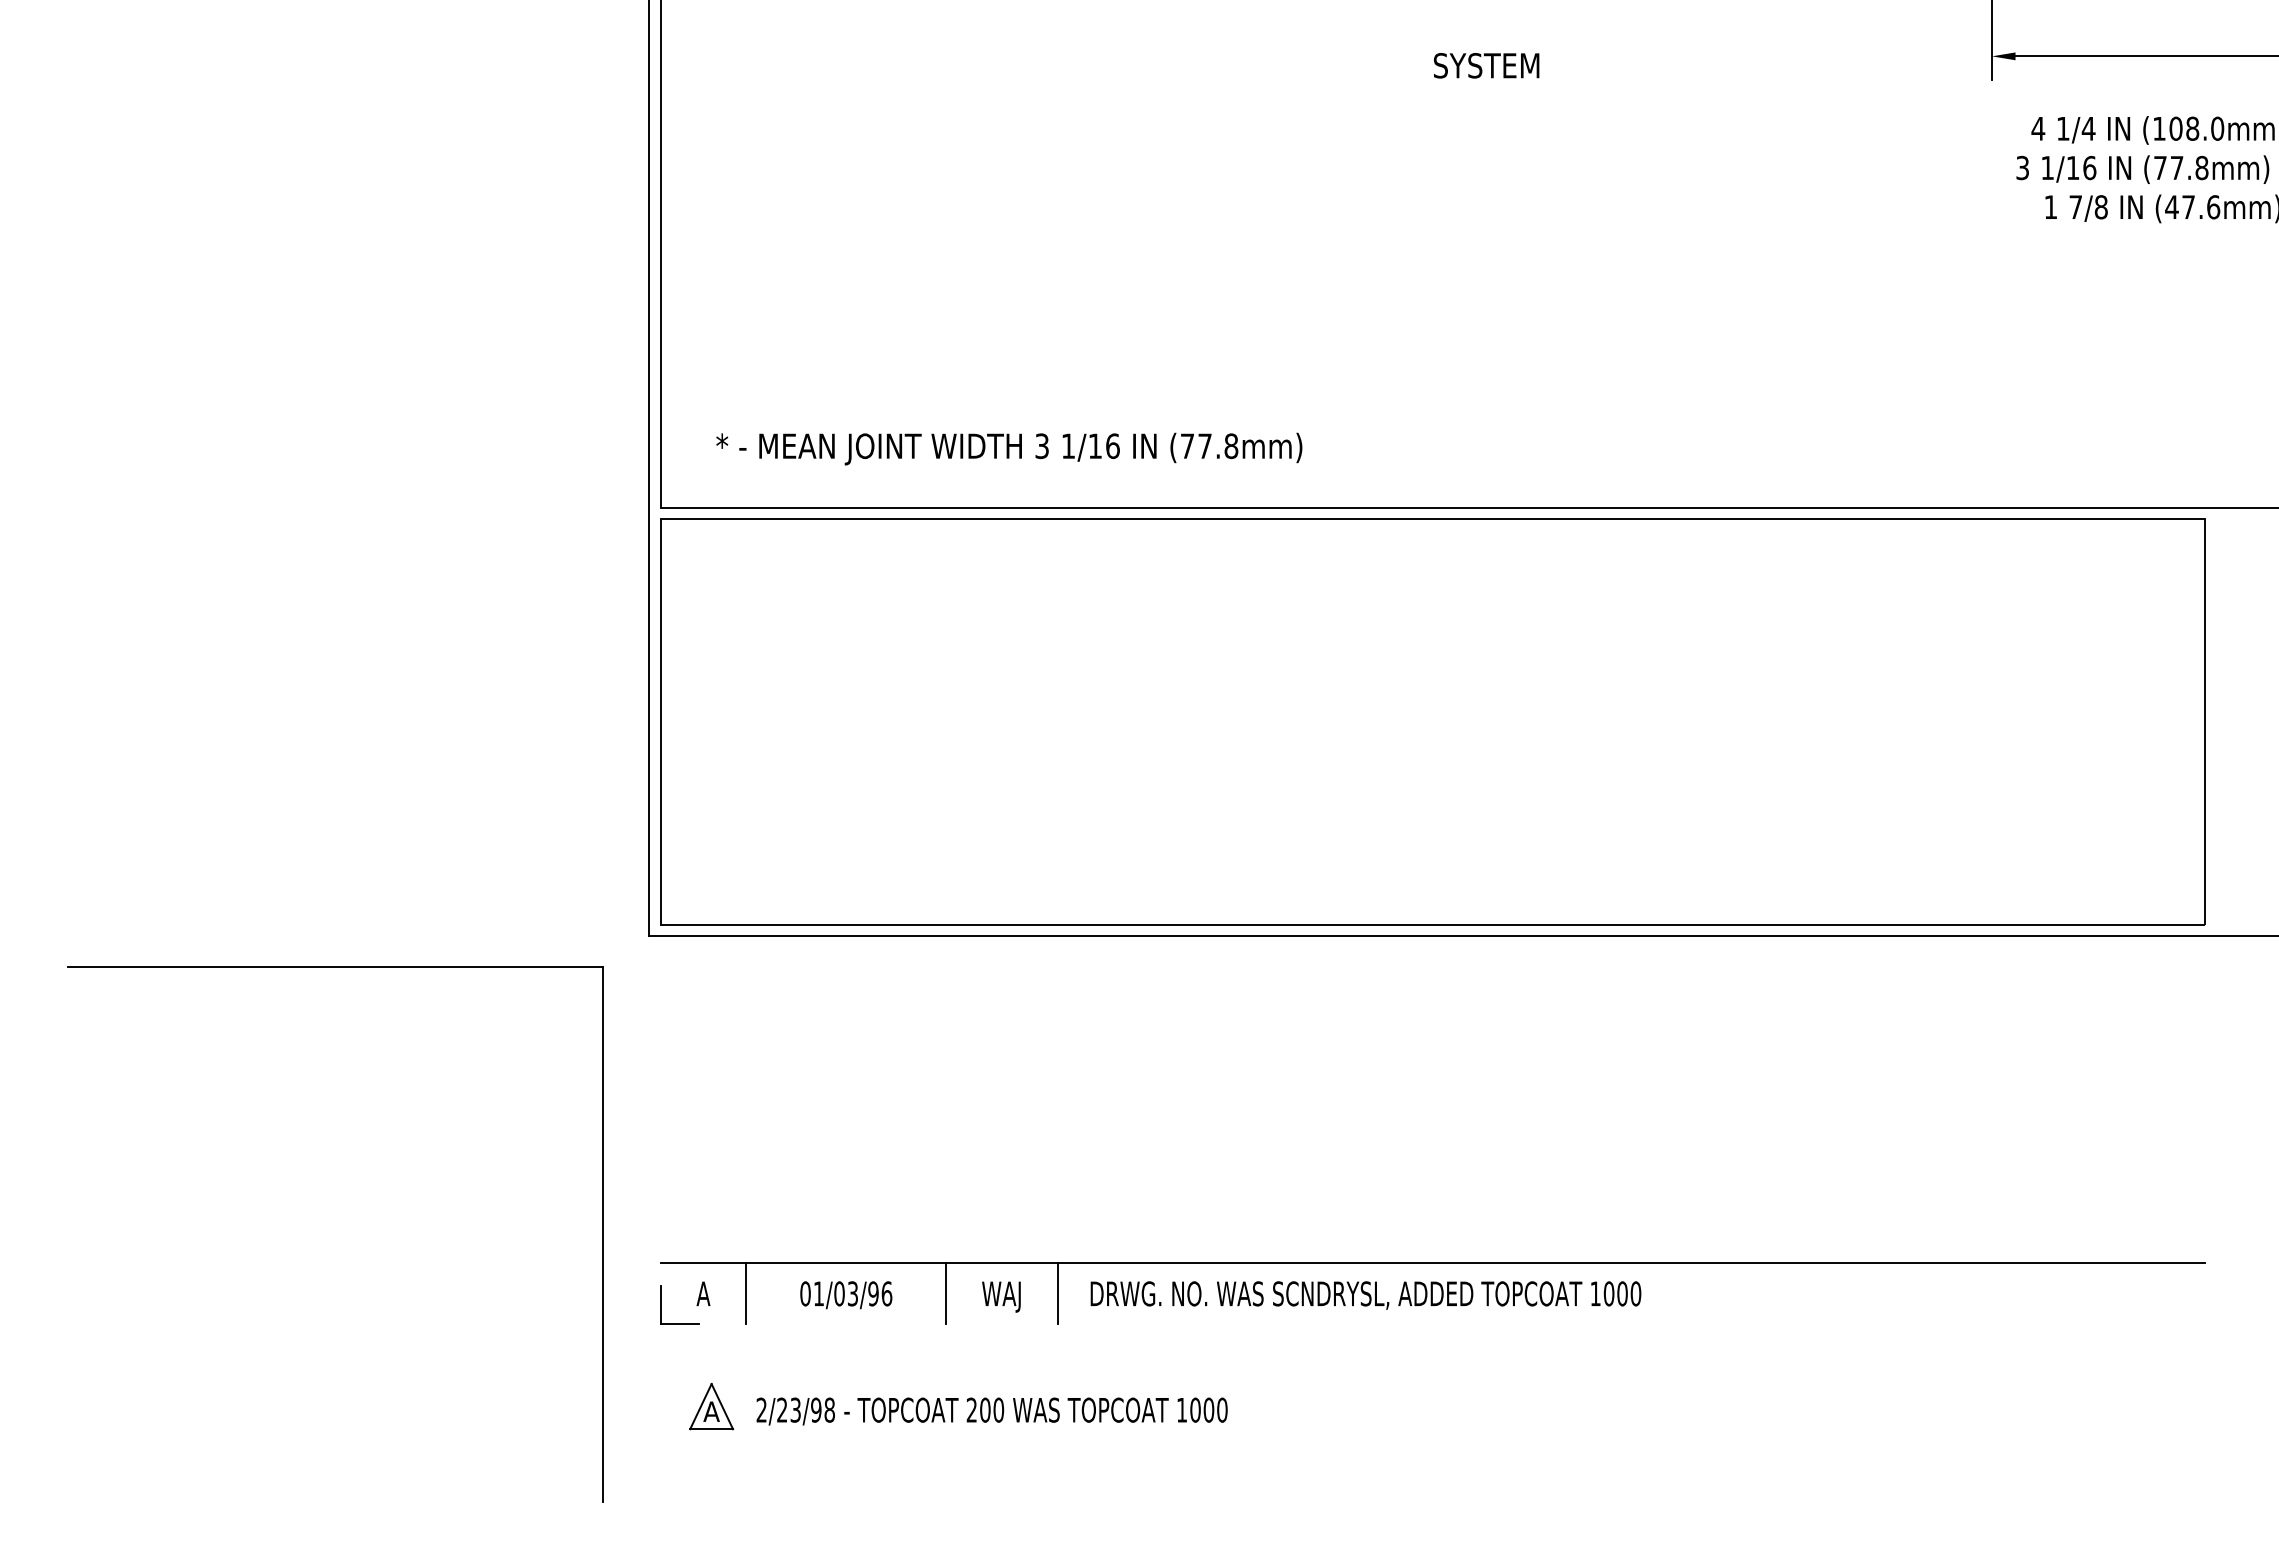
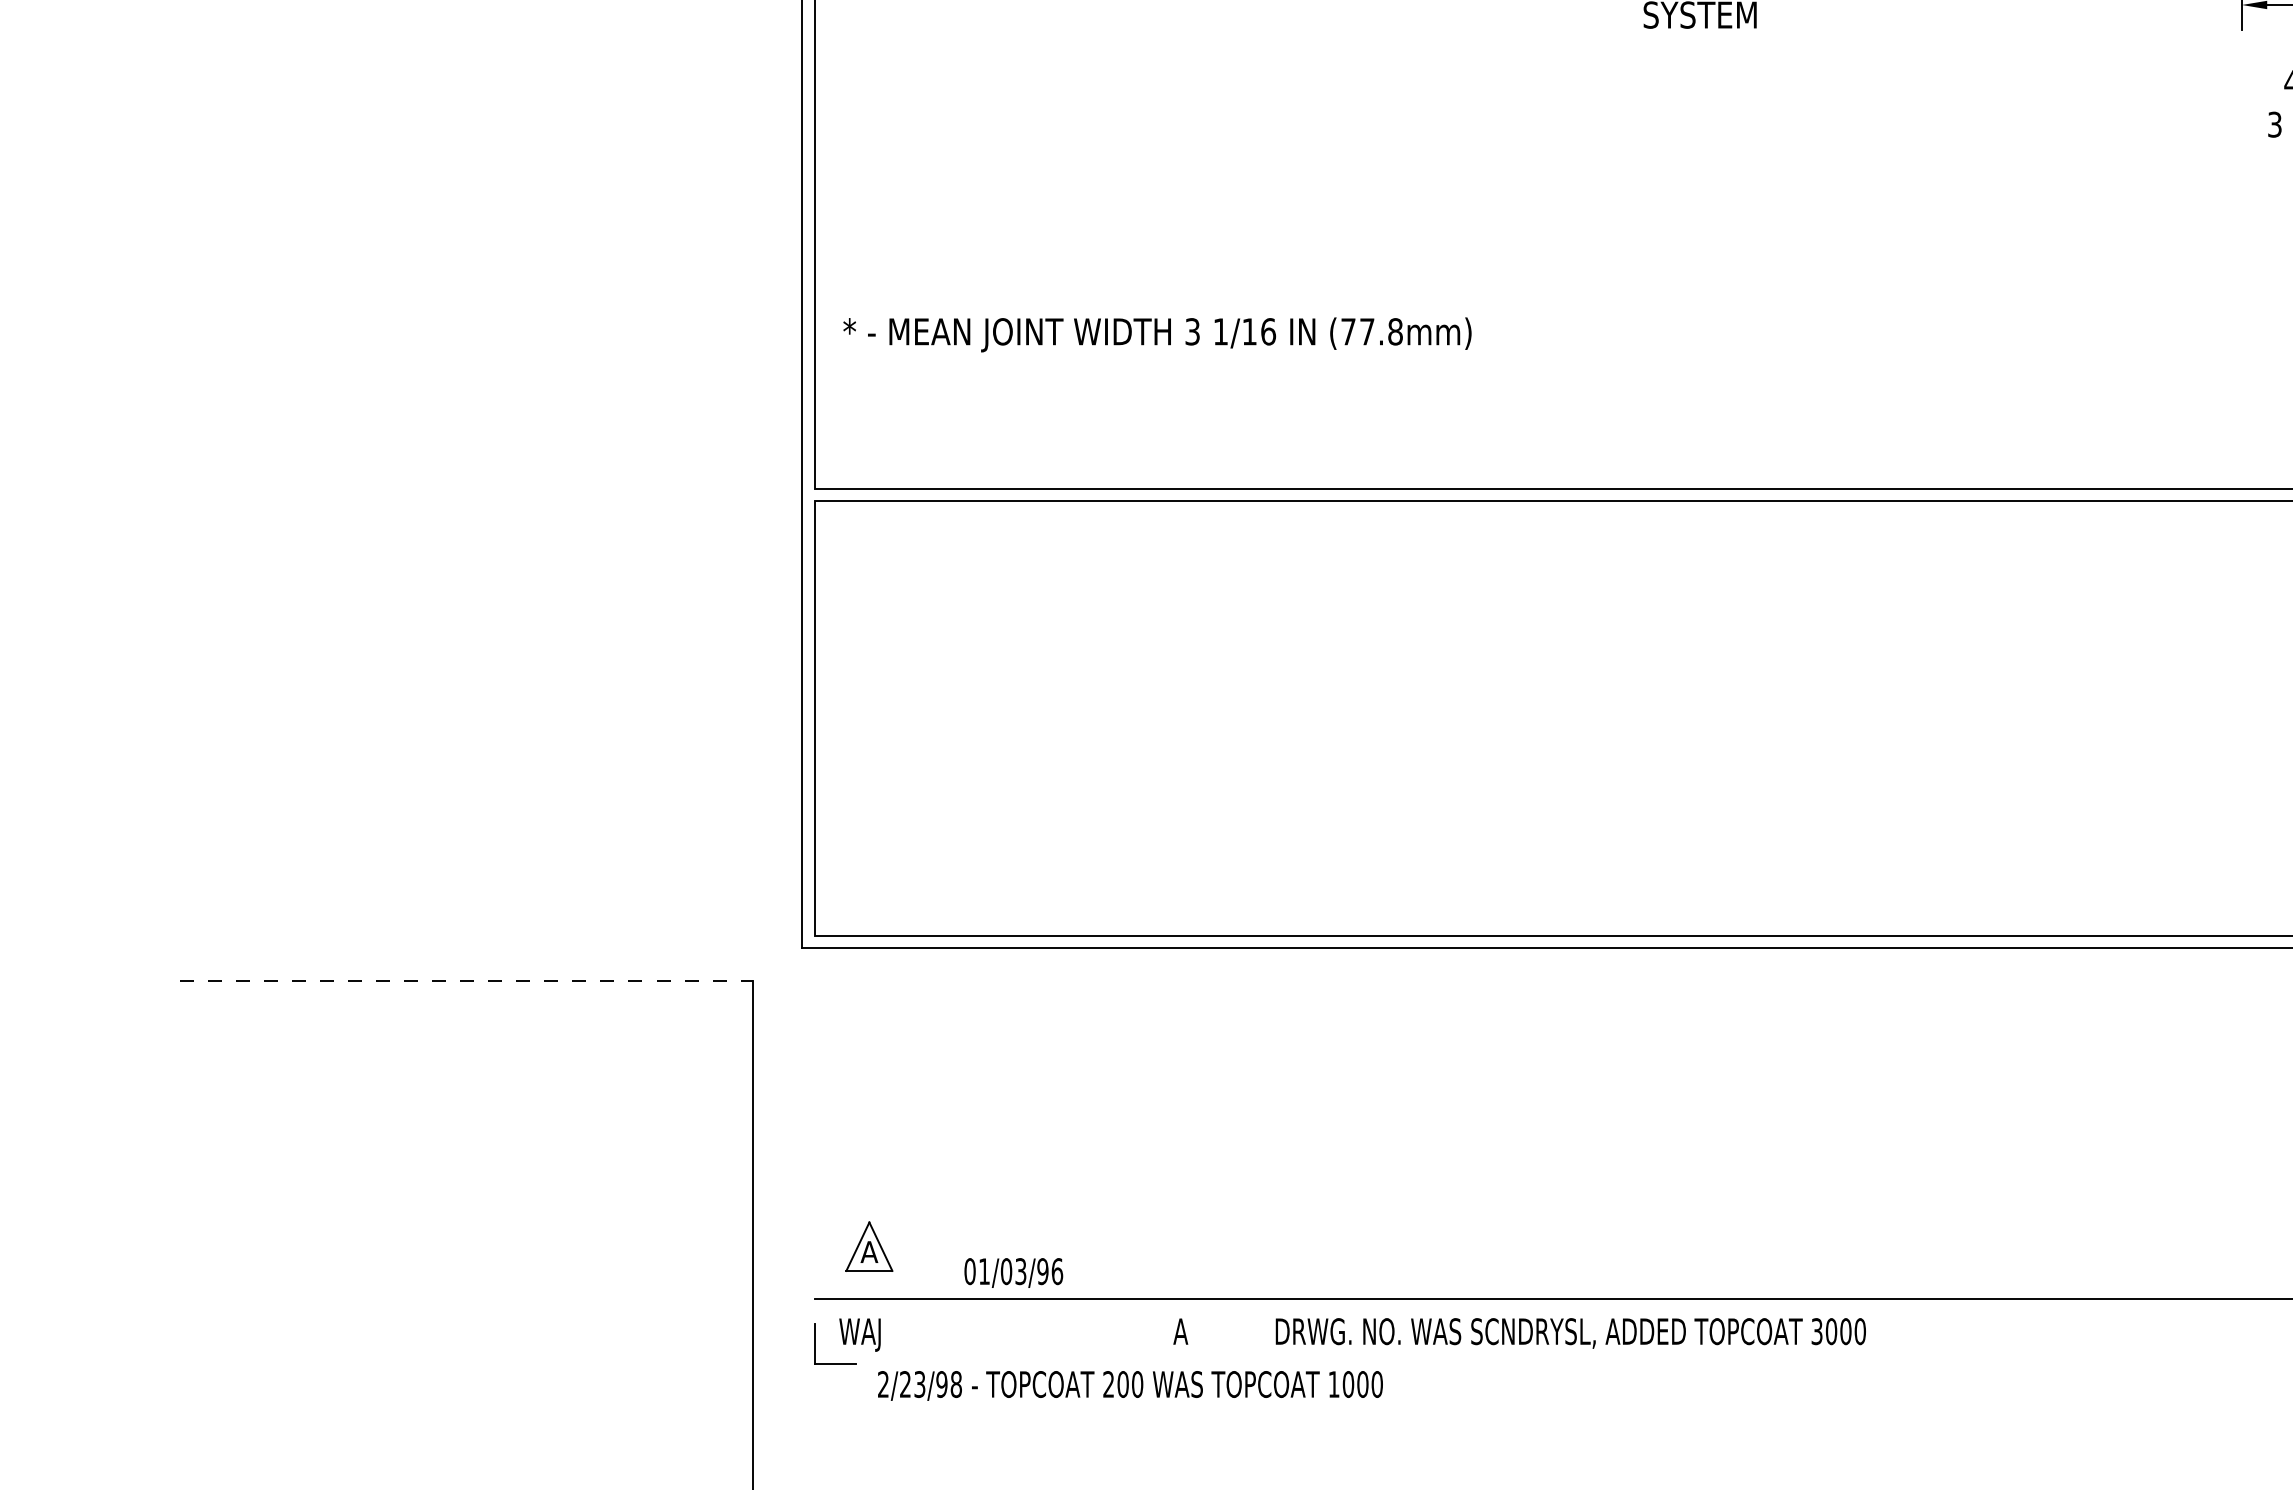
text: (1009, 448) -> (1157, 334), moved
line: (336, 966) -> (467, 980), solid -> dashed
line: (746, 1293) -> (906, 1331), removed
line: (946, 1293) -> (1121, 1331), removed
line: (1058, 1293) -> (1241, 1331), removed
text: (1595, 1293) -> (1816, 1331), 1000 -> 3000
text: (846, 1295) -> (1013, 1273), moved
text: (702, 1296) -> (859, 1334), A -> WAJ
text: (1001, 1296) -> (1180, 1334), WAJ -> A
part: (711, 1406) -> (869, 1246), moved
text: (991, 1411) -> (1129, 1385), moved

